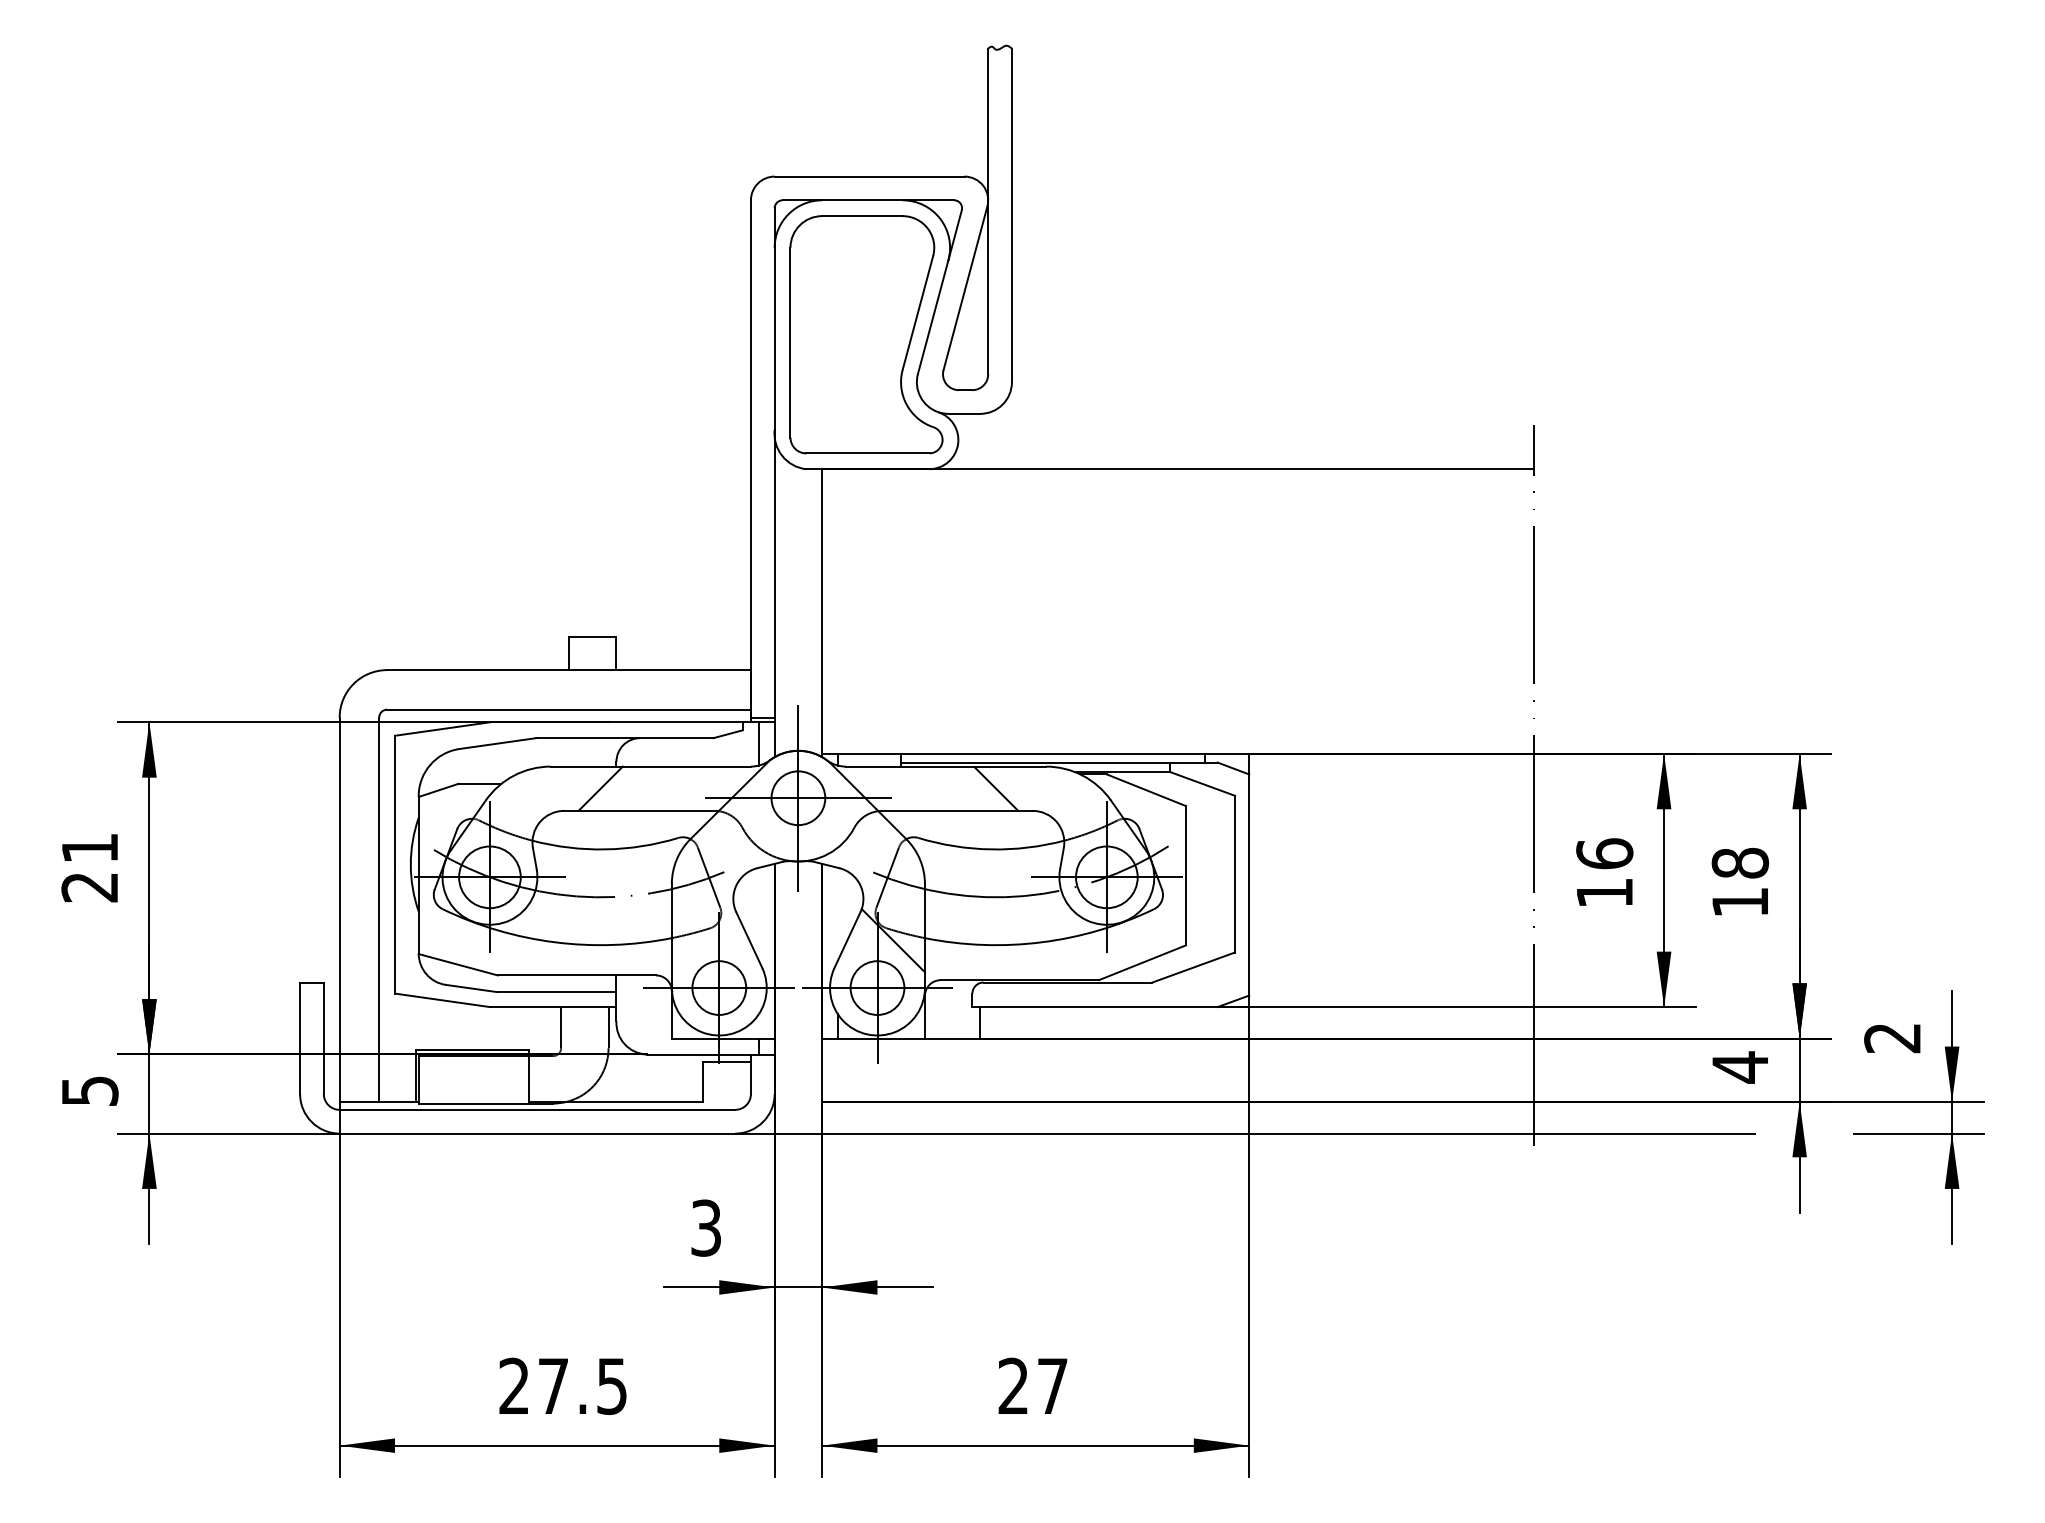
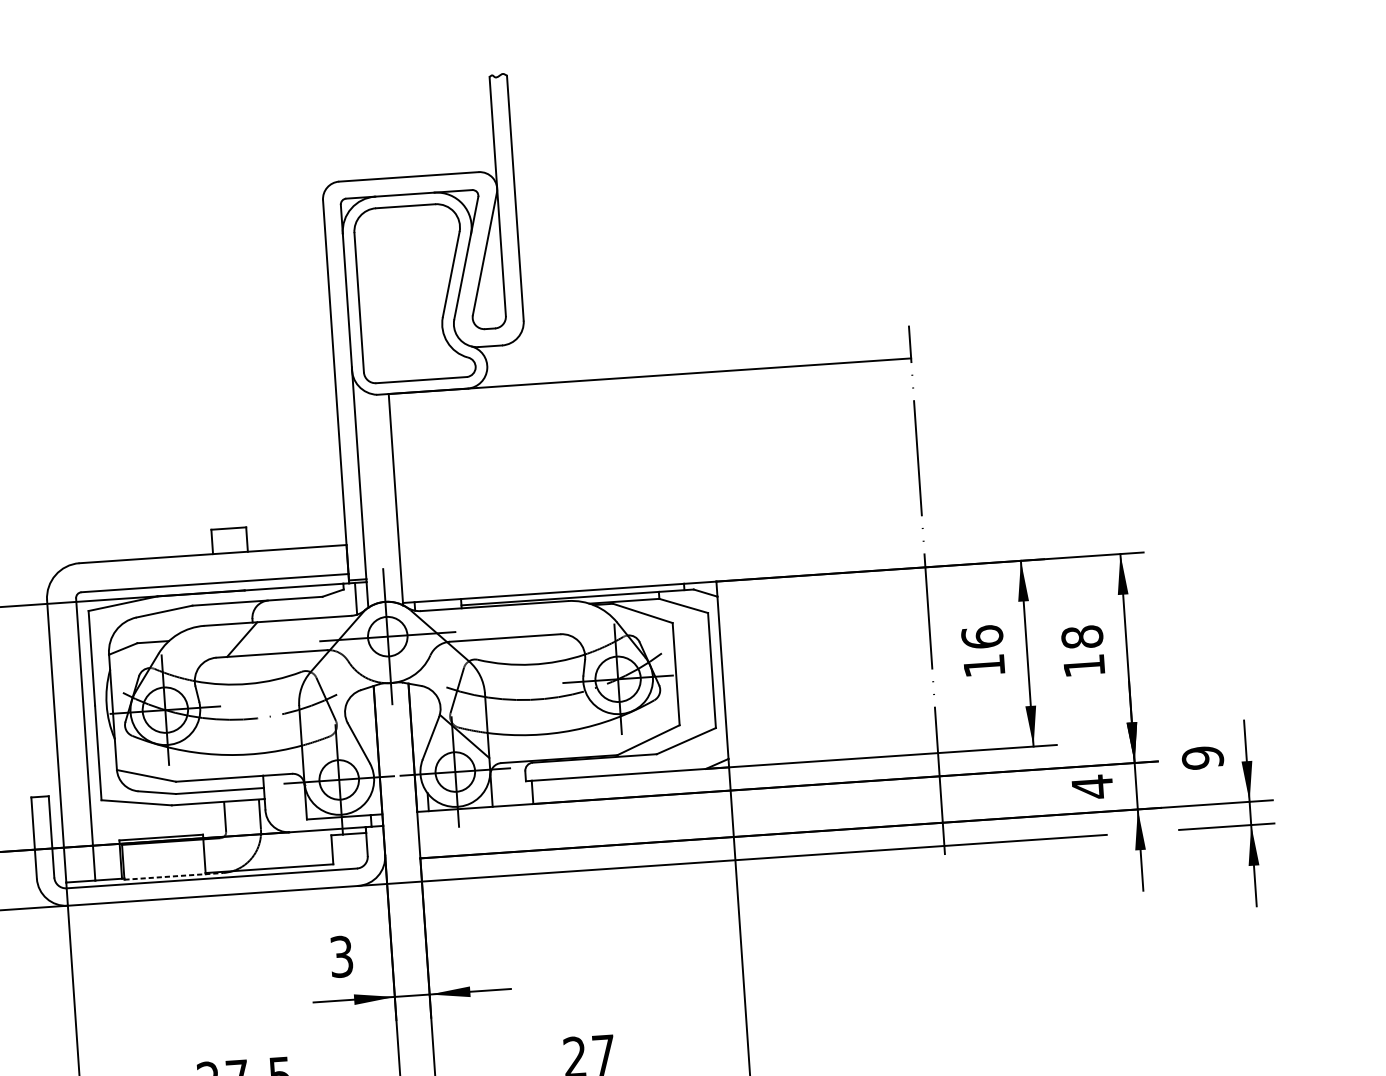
line: (995, 788) -> (531, 619), removed
text: (1892, 1037) -> (1202, 757), 2 -> 9
line: (486, 1103) -> (174, 876), solid -> dashed

